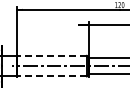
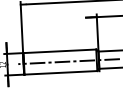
line: (52, 55) -> (60, 50), dashed -> solid
line: (52, 76) -> (61, 72), dashed -> solid

